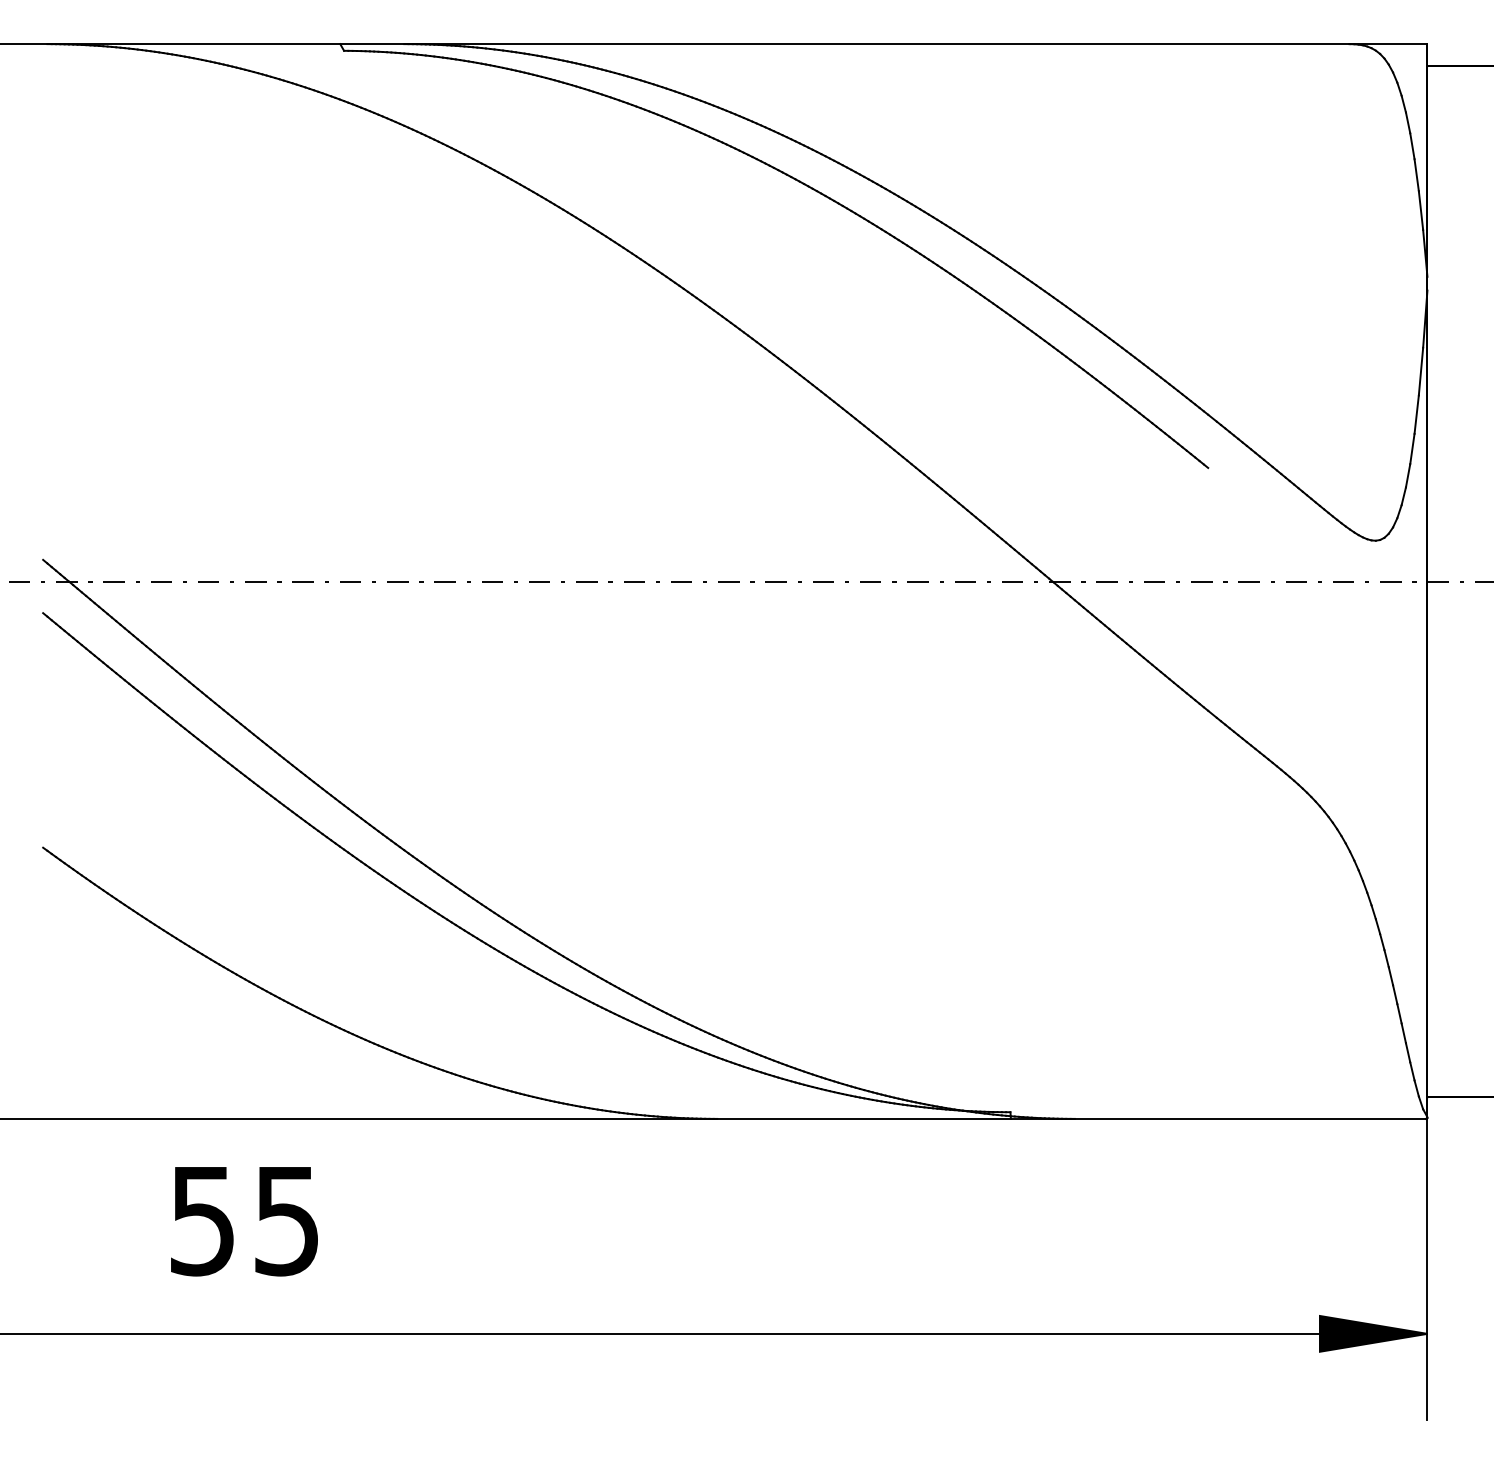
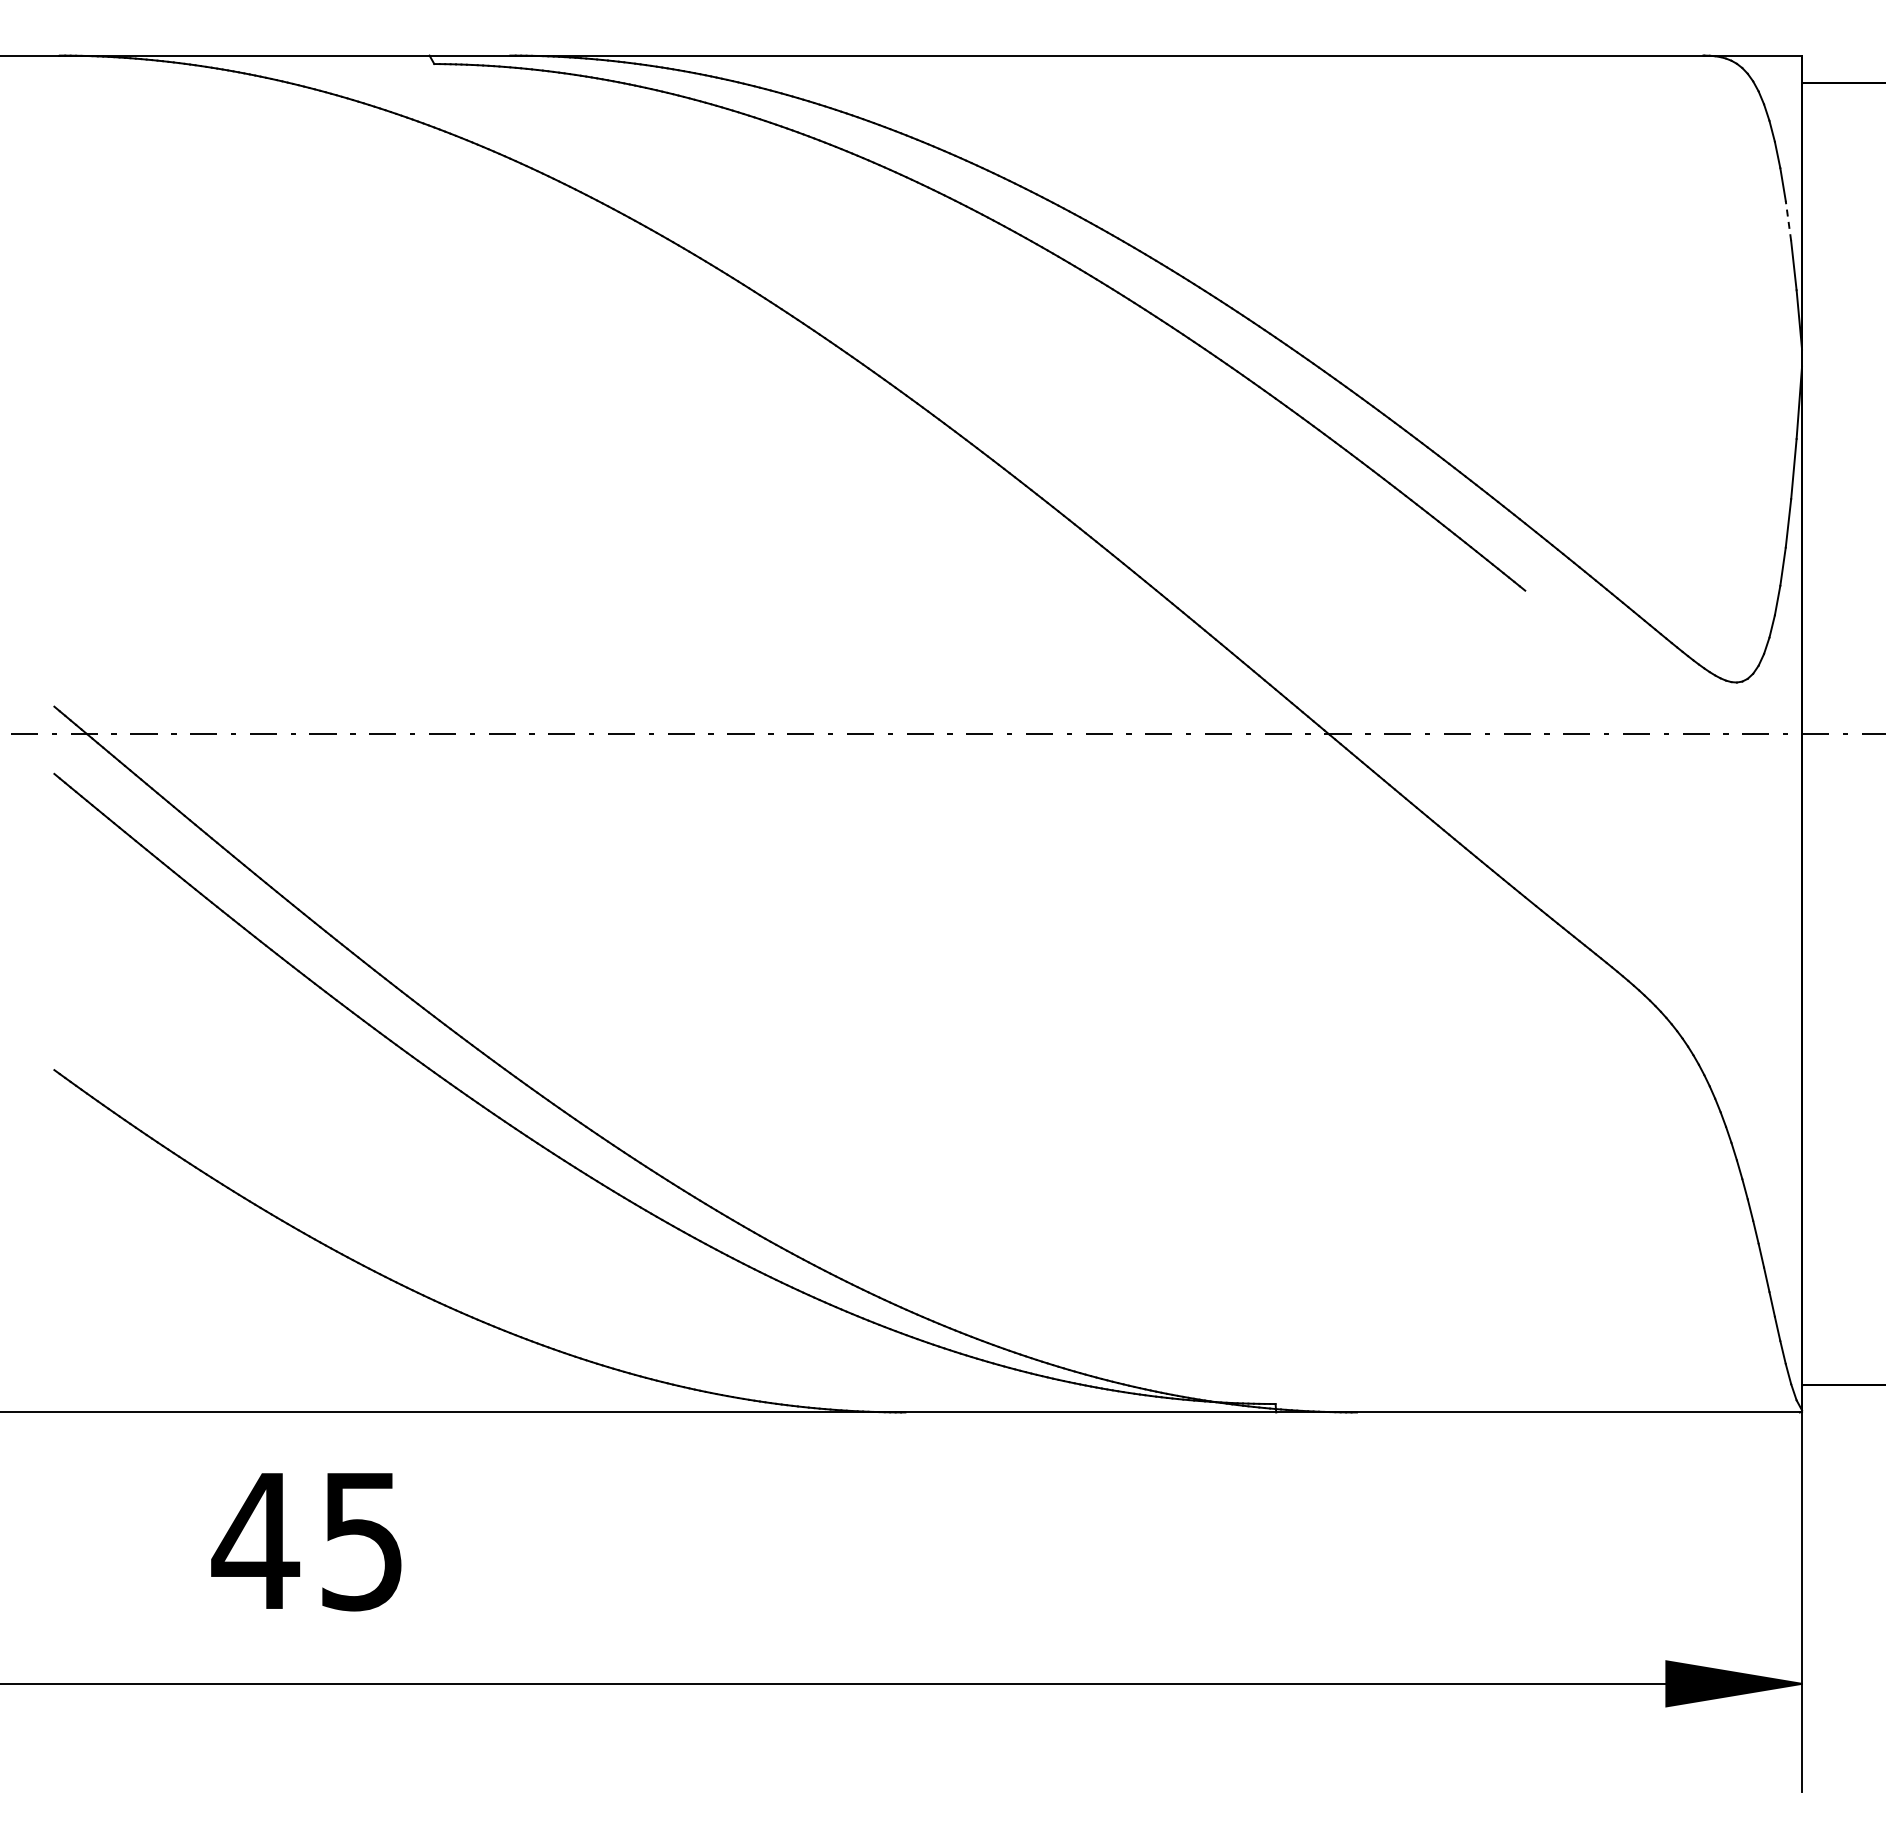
line: (1416, 174) -> (1788, 220), solid -> dashed
text: (202, 1221) -> (255, 1542), 55 -> 45

